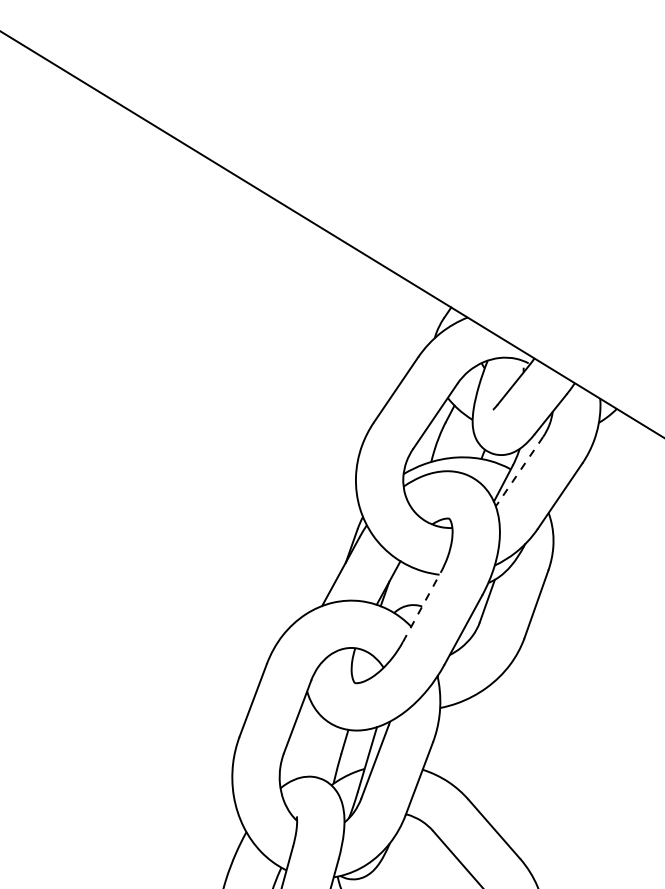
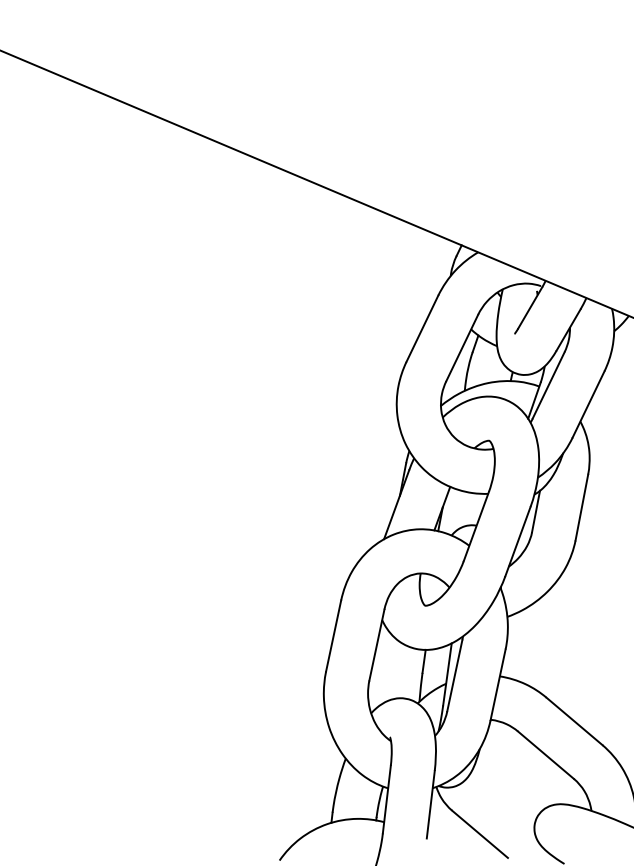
line: (520, 469) -> (548, 385), dashed -> solid
line: (421, 607) -> (476, 526), dashed -> solid

